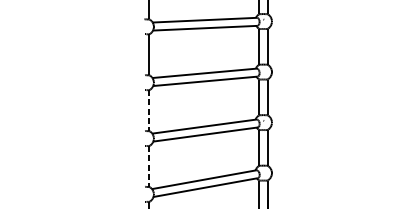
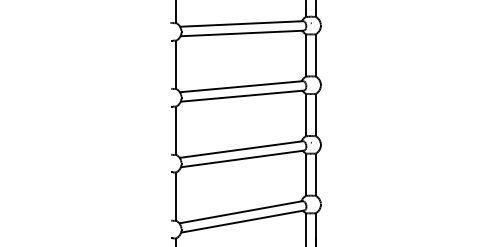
line: (149, 111) -> (176, 131), dashed -> solid
line: (149, 167) -> (176, 197), dashed -> solid

